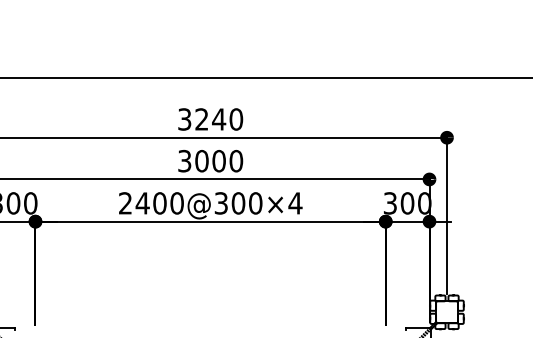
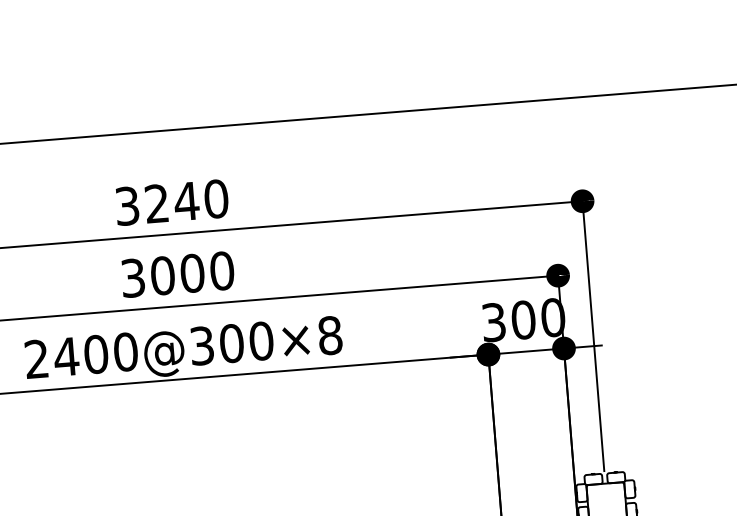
text: (295, 203) -> (330, 335), 2400@300×4 -> 2400@300×8

